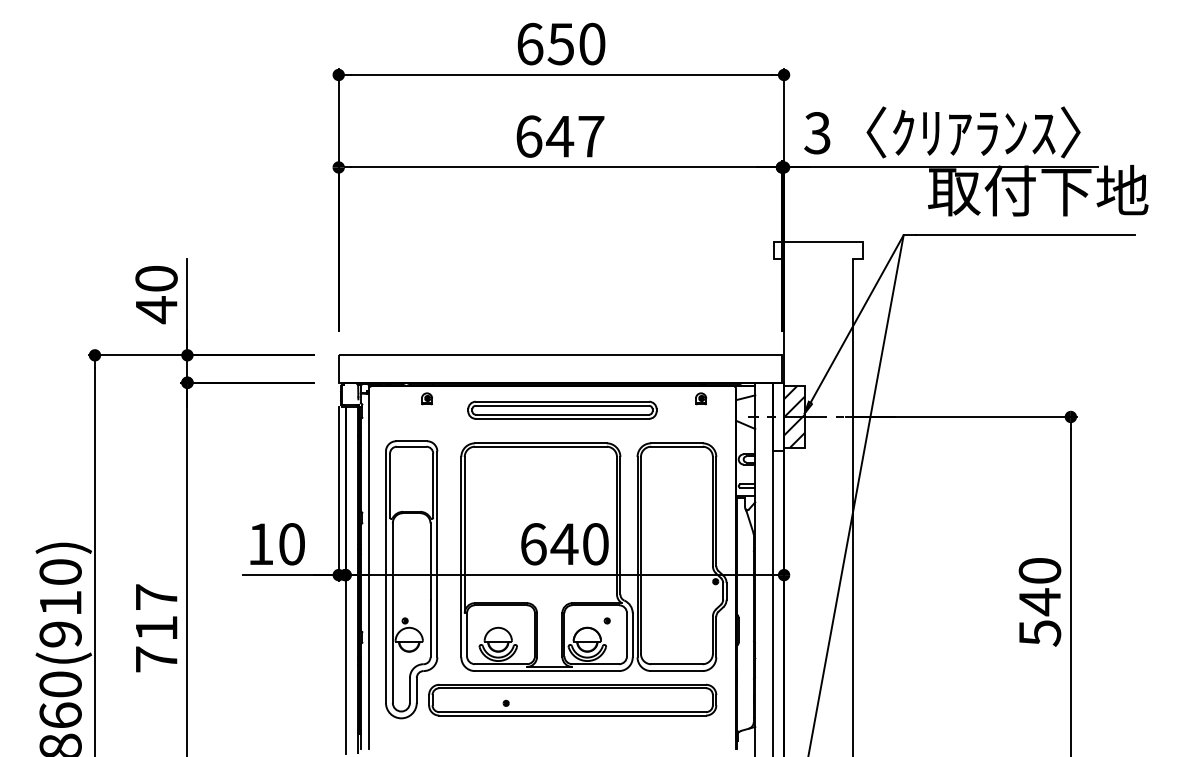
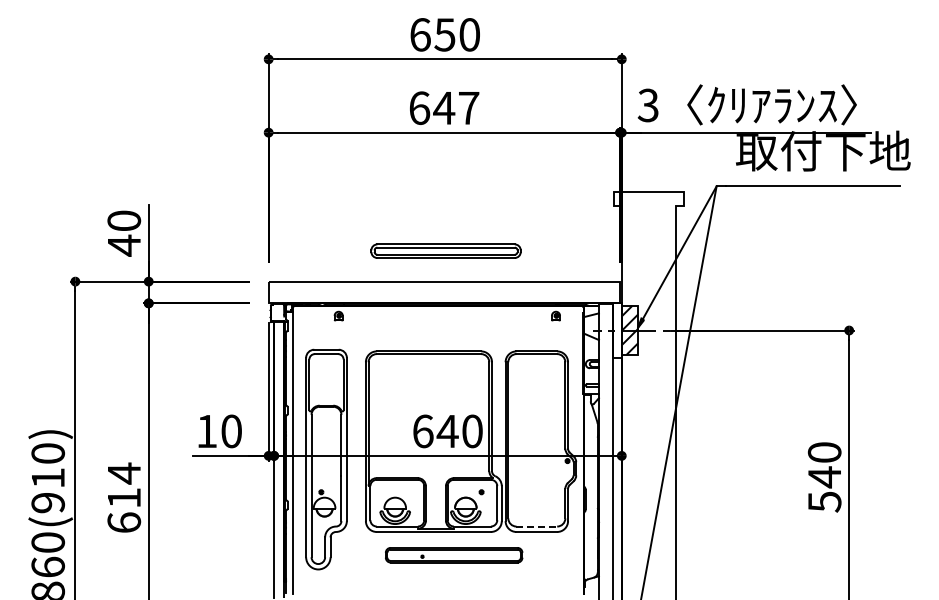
part: (561, 409) -> (445, 250), moved
text: (156, 627) -> (124, 497), 717 -> 614
line: (677, 664) -> (537, 526), solid -> dashed
part: (571, 700) -> (453, 555), size x0.6

